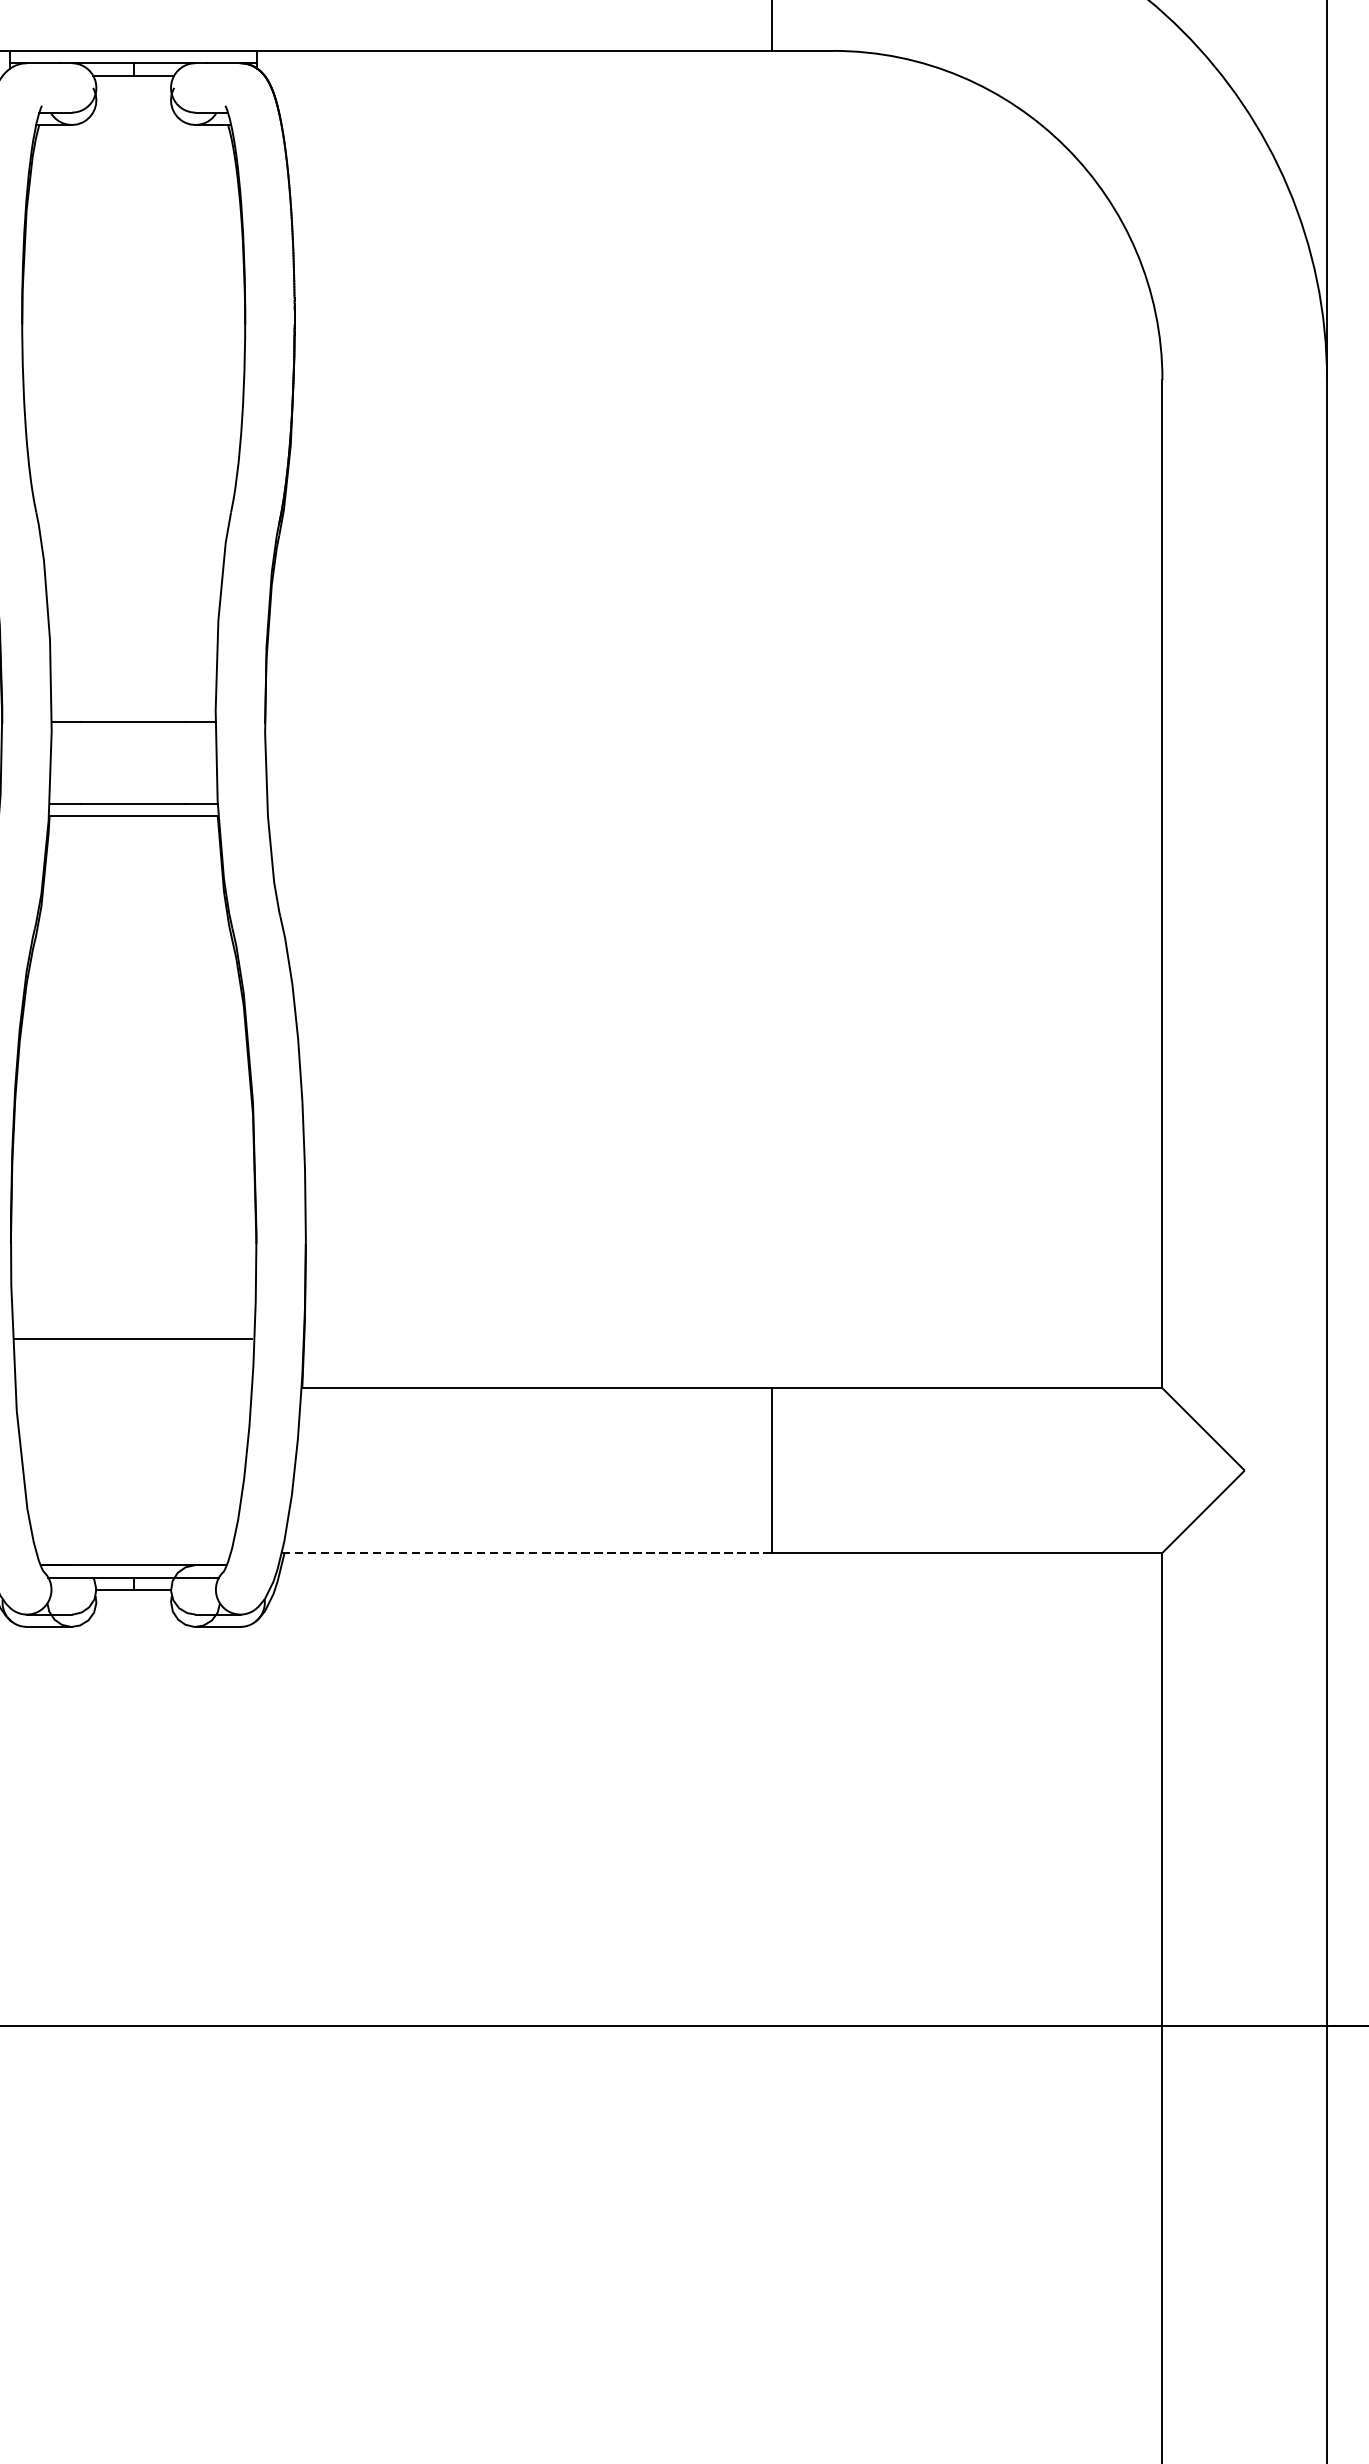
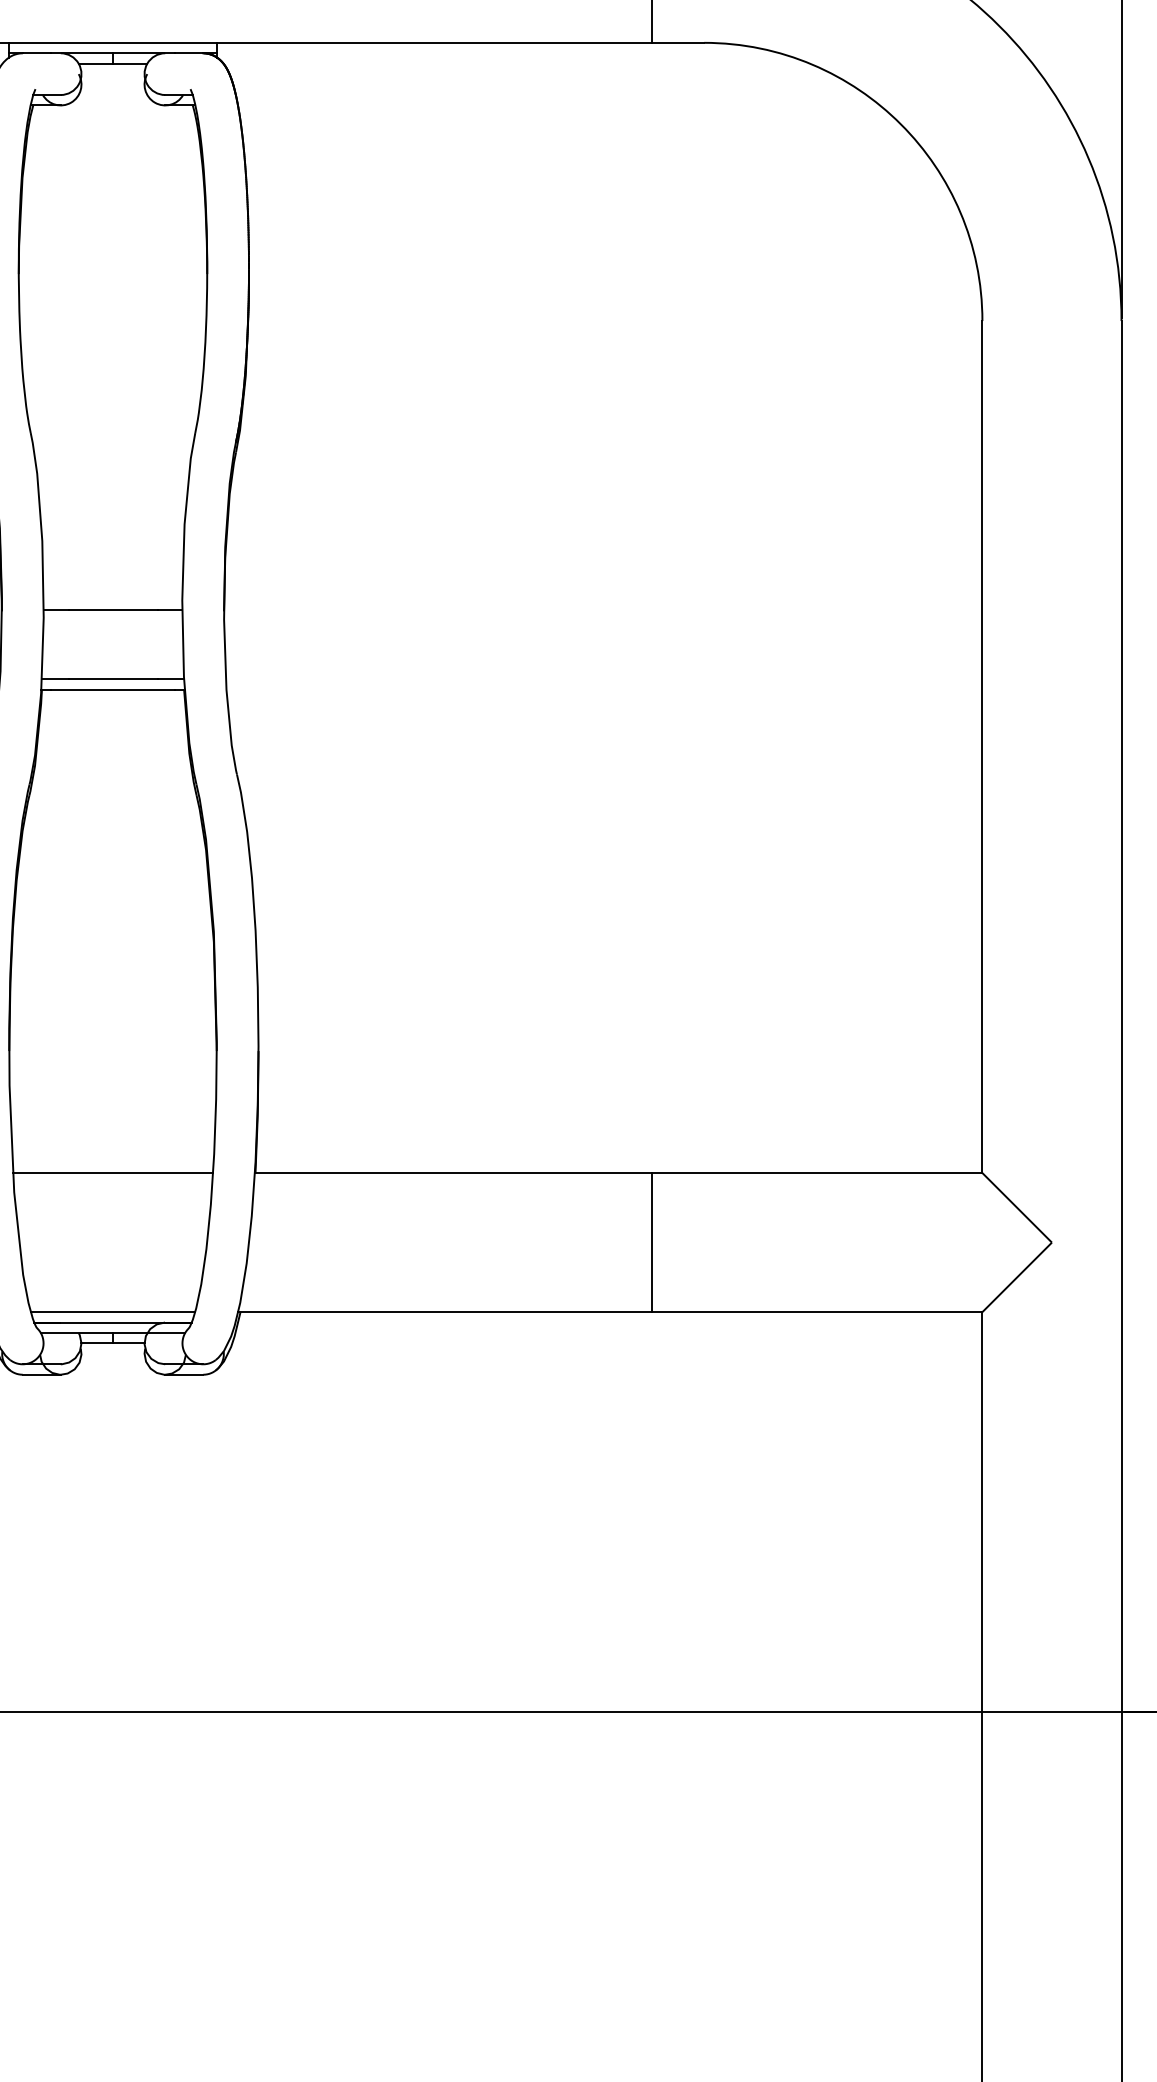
line: (133, 1339) -> (112, 1173), moved
line: (133, 1553) -> (112, 1312), added
line: (527, 1553) -> (445, 1312), dashed -> solid

